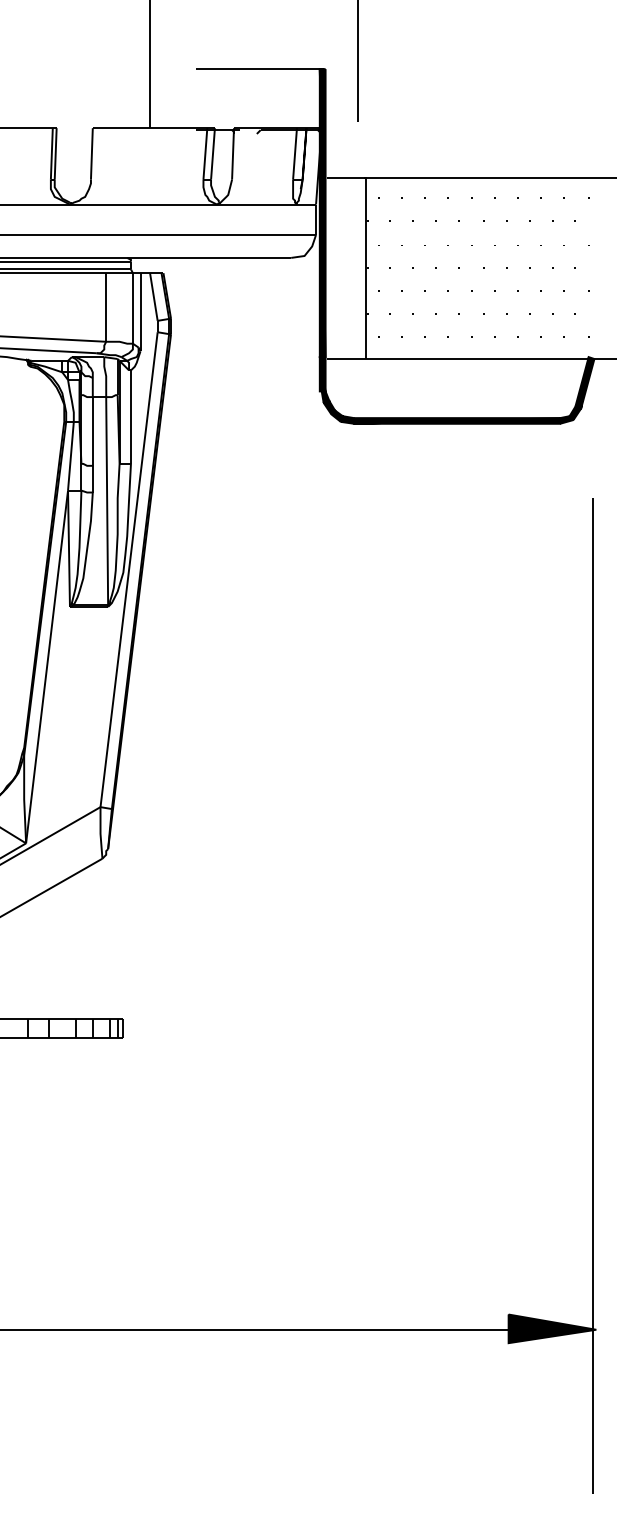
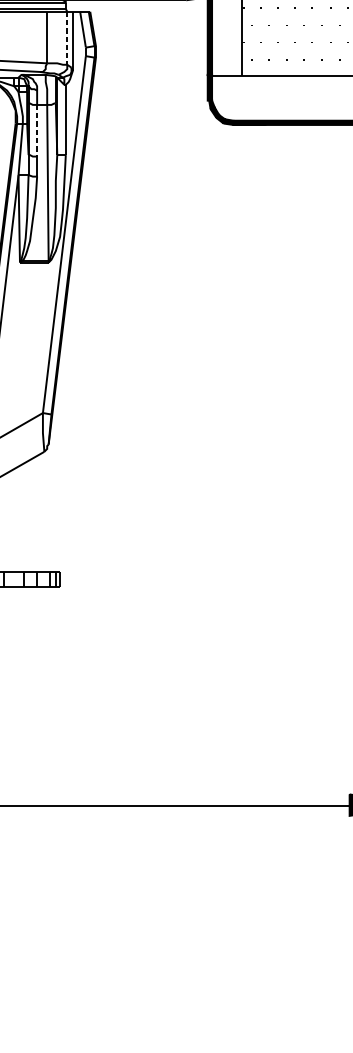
line: (132, 308) -> (66, 38), solid -> dashed
line: (92, 431) -> (36, 130), solid -> dashed

